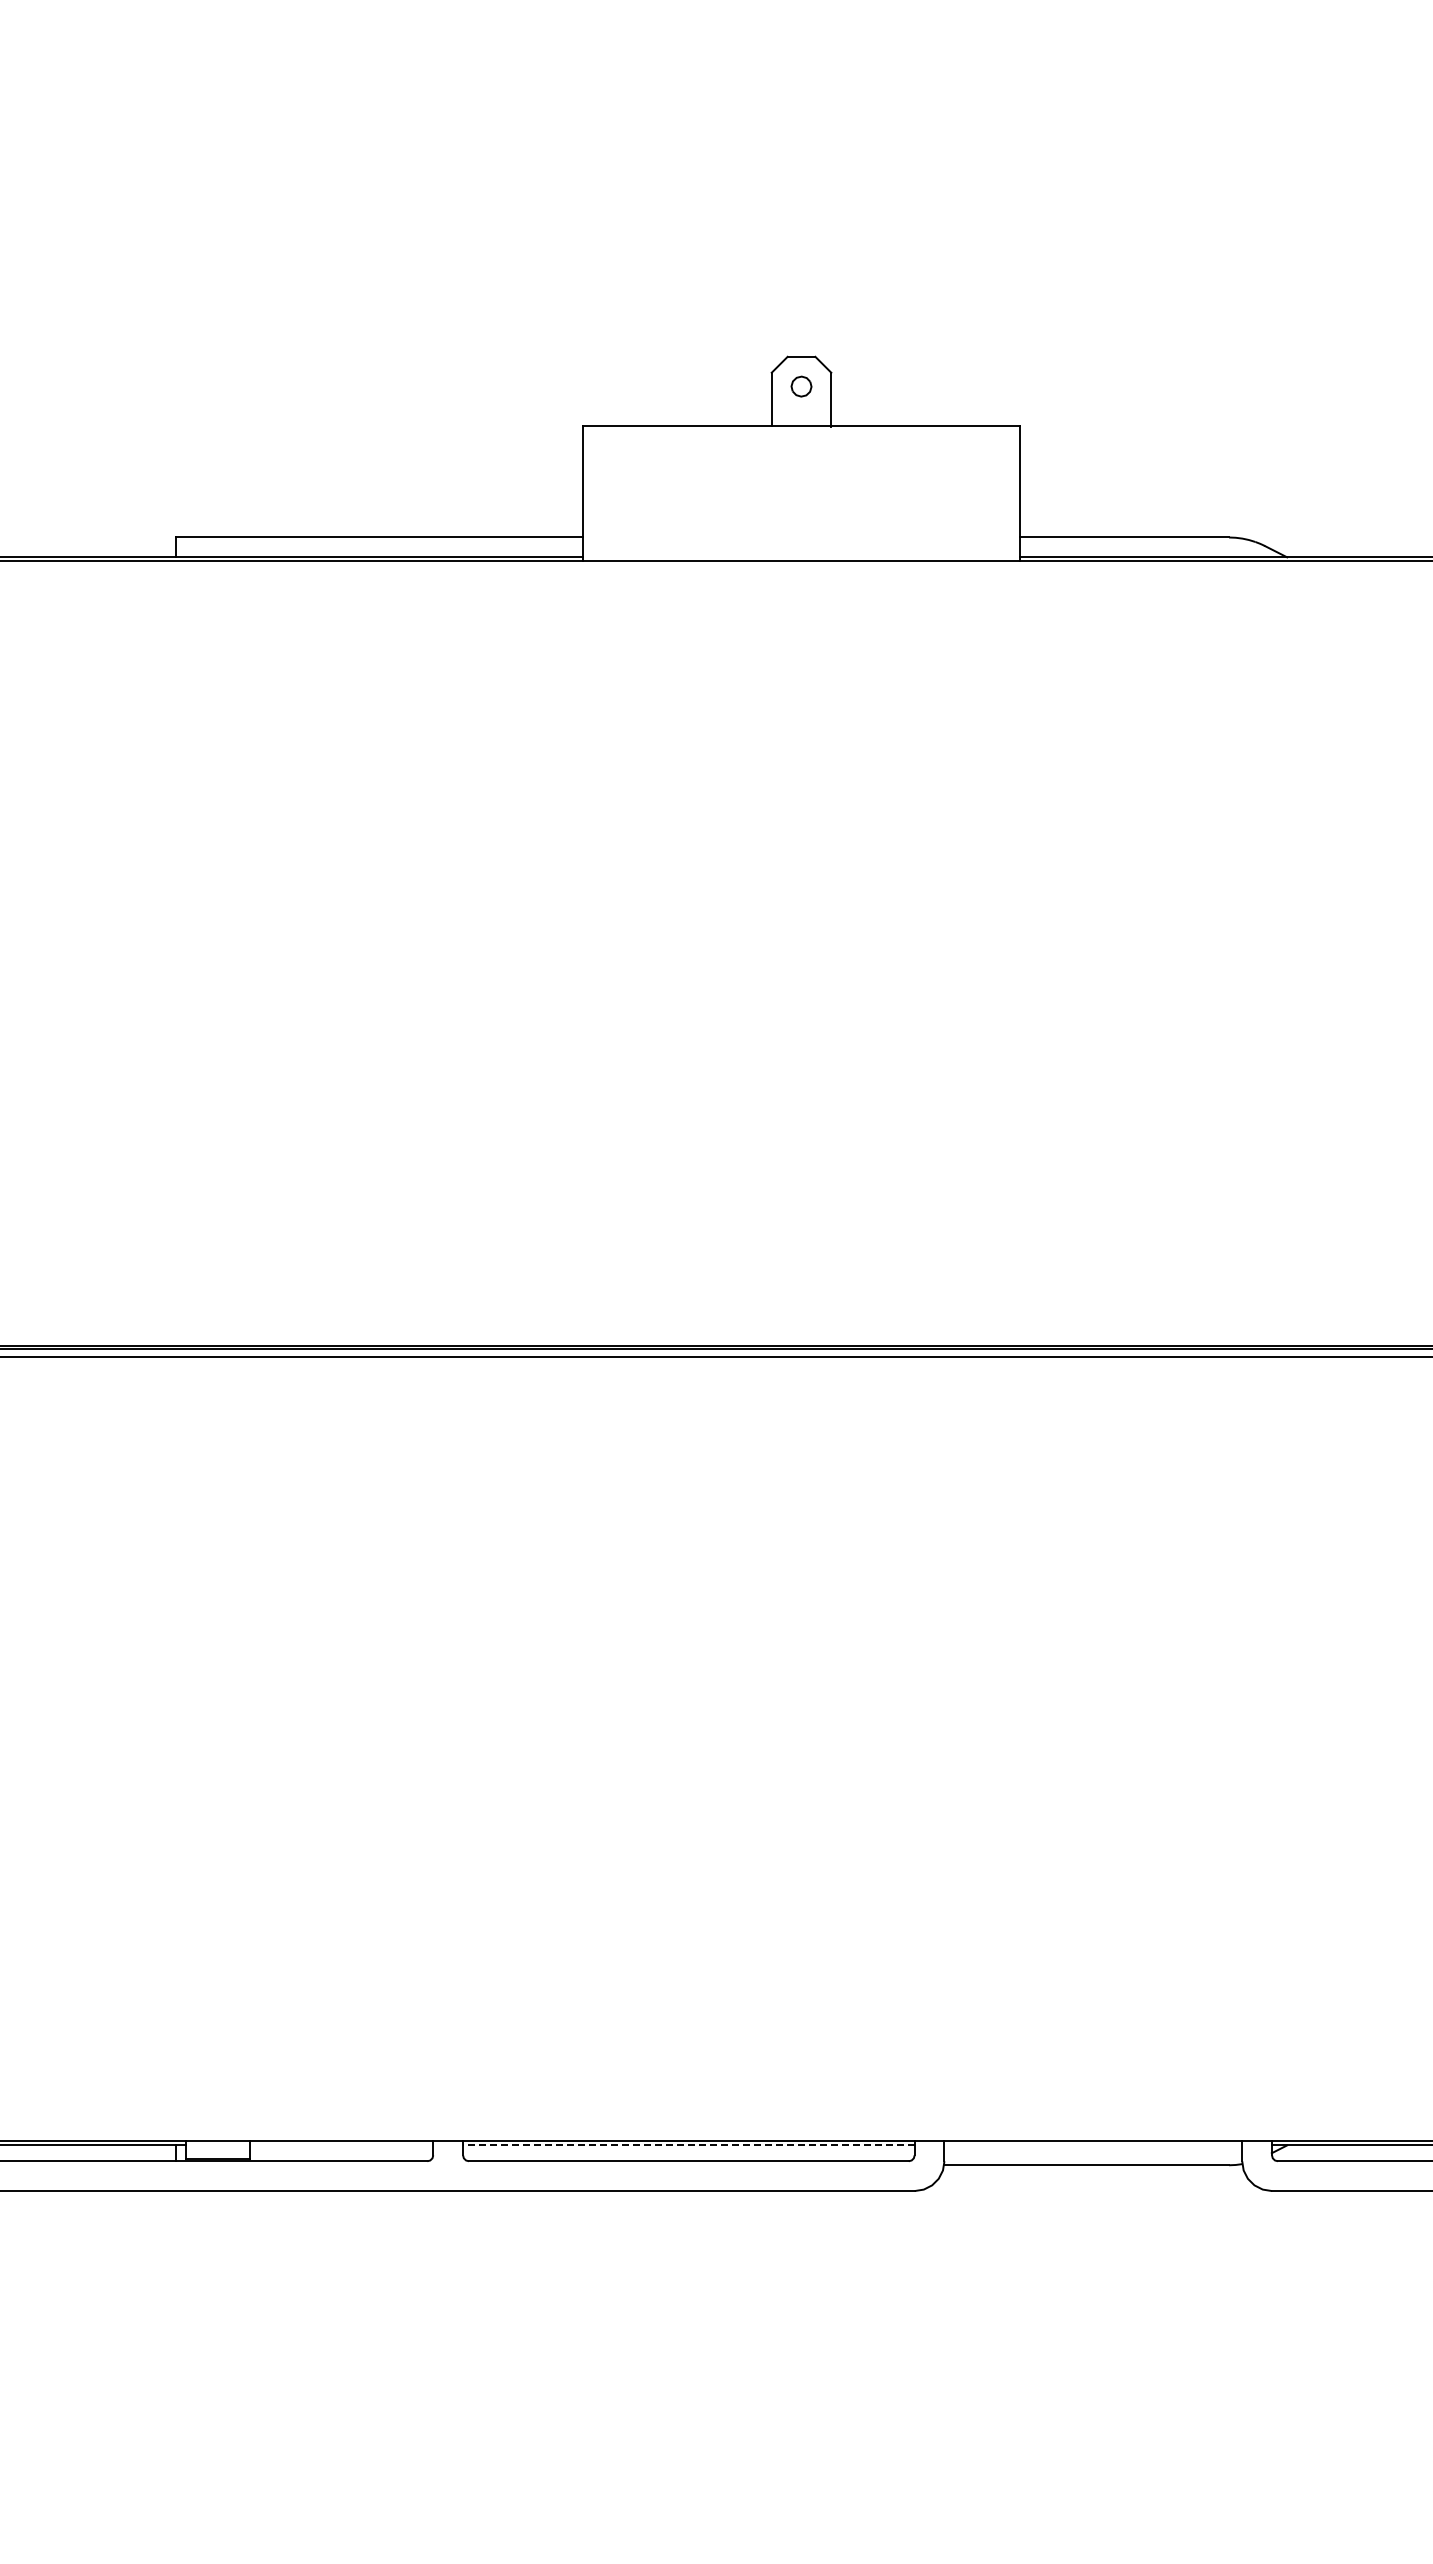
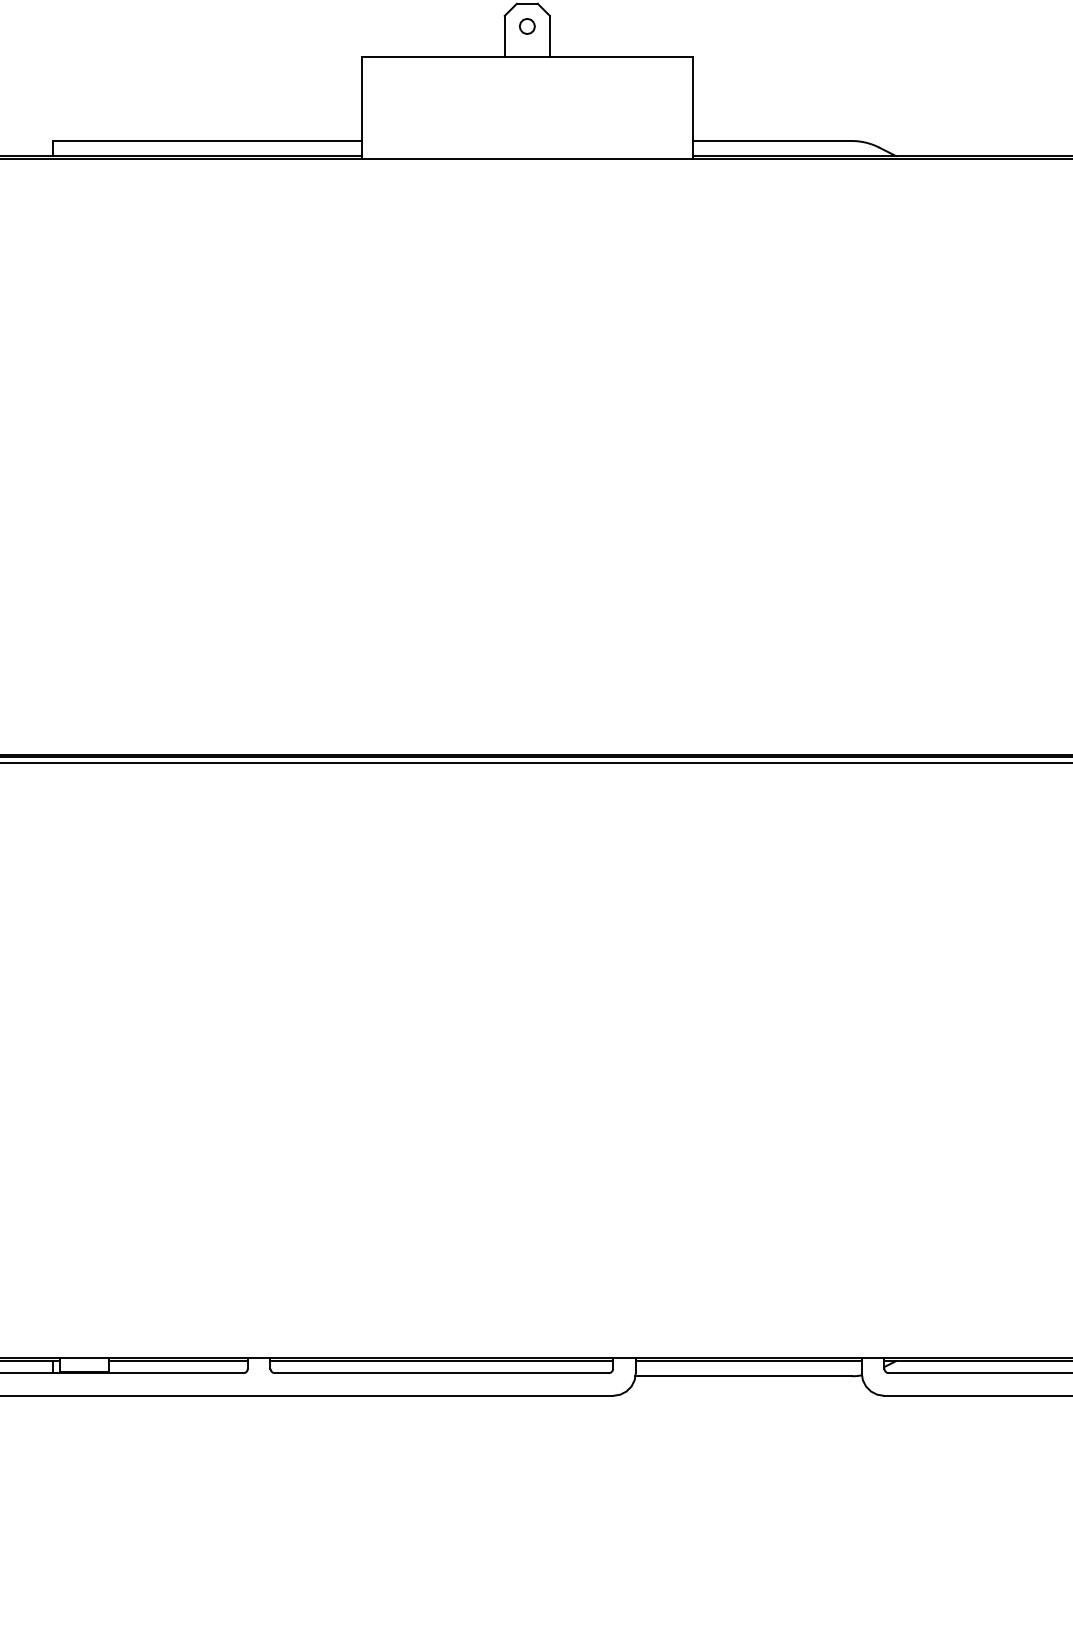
line: (341, 2145) -> (178, 1361), added
line: (688, 2145) -> (441, 1361), dashed -> solid
line: (1093, 2145) -> (748, 1361), added

